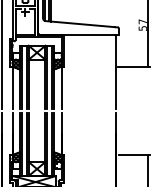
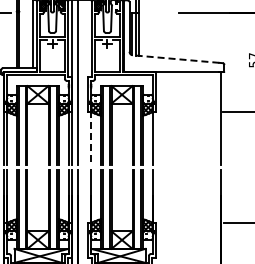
line: (79, 24) -> (175, 59), solid -> dashed
line: (12, 87) -> (91, 138), solid -> dashed

